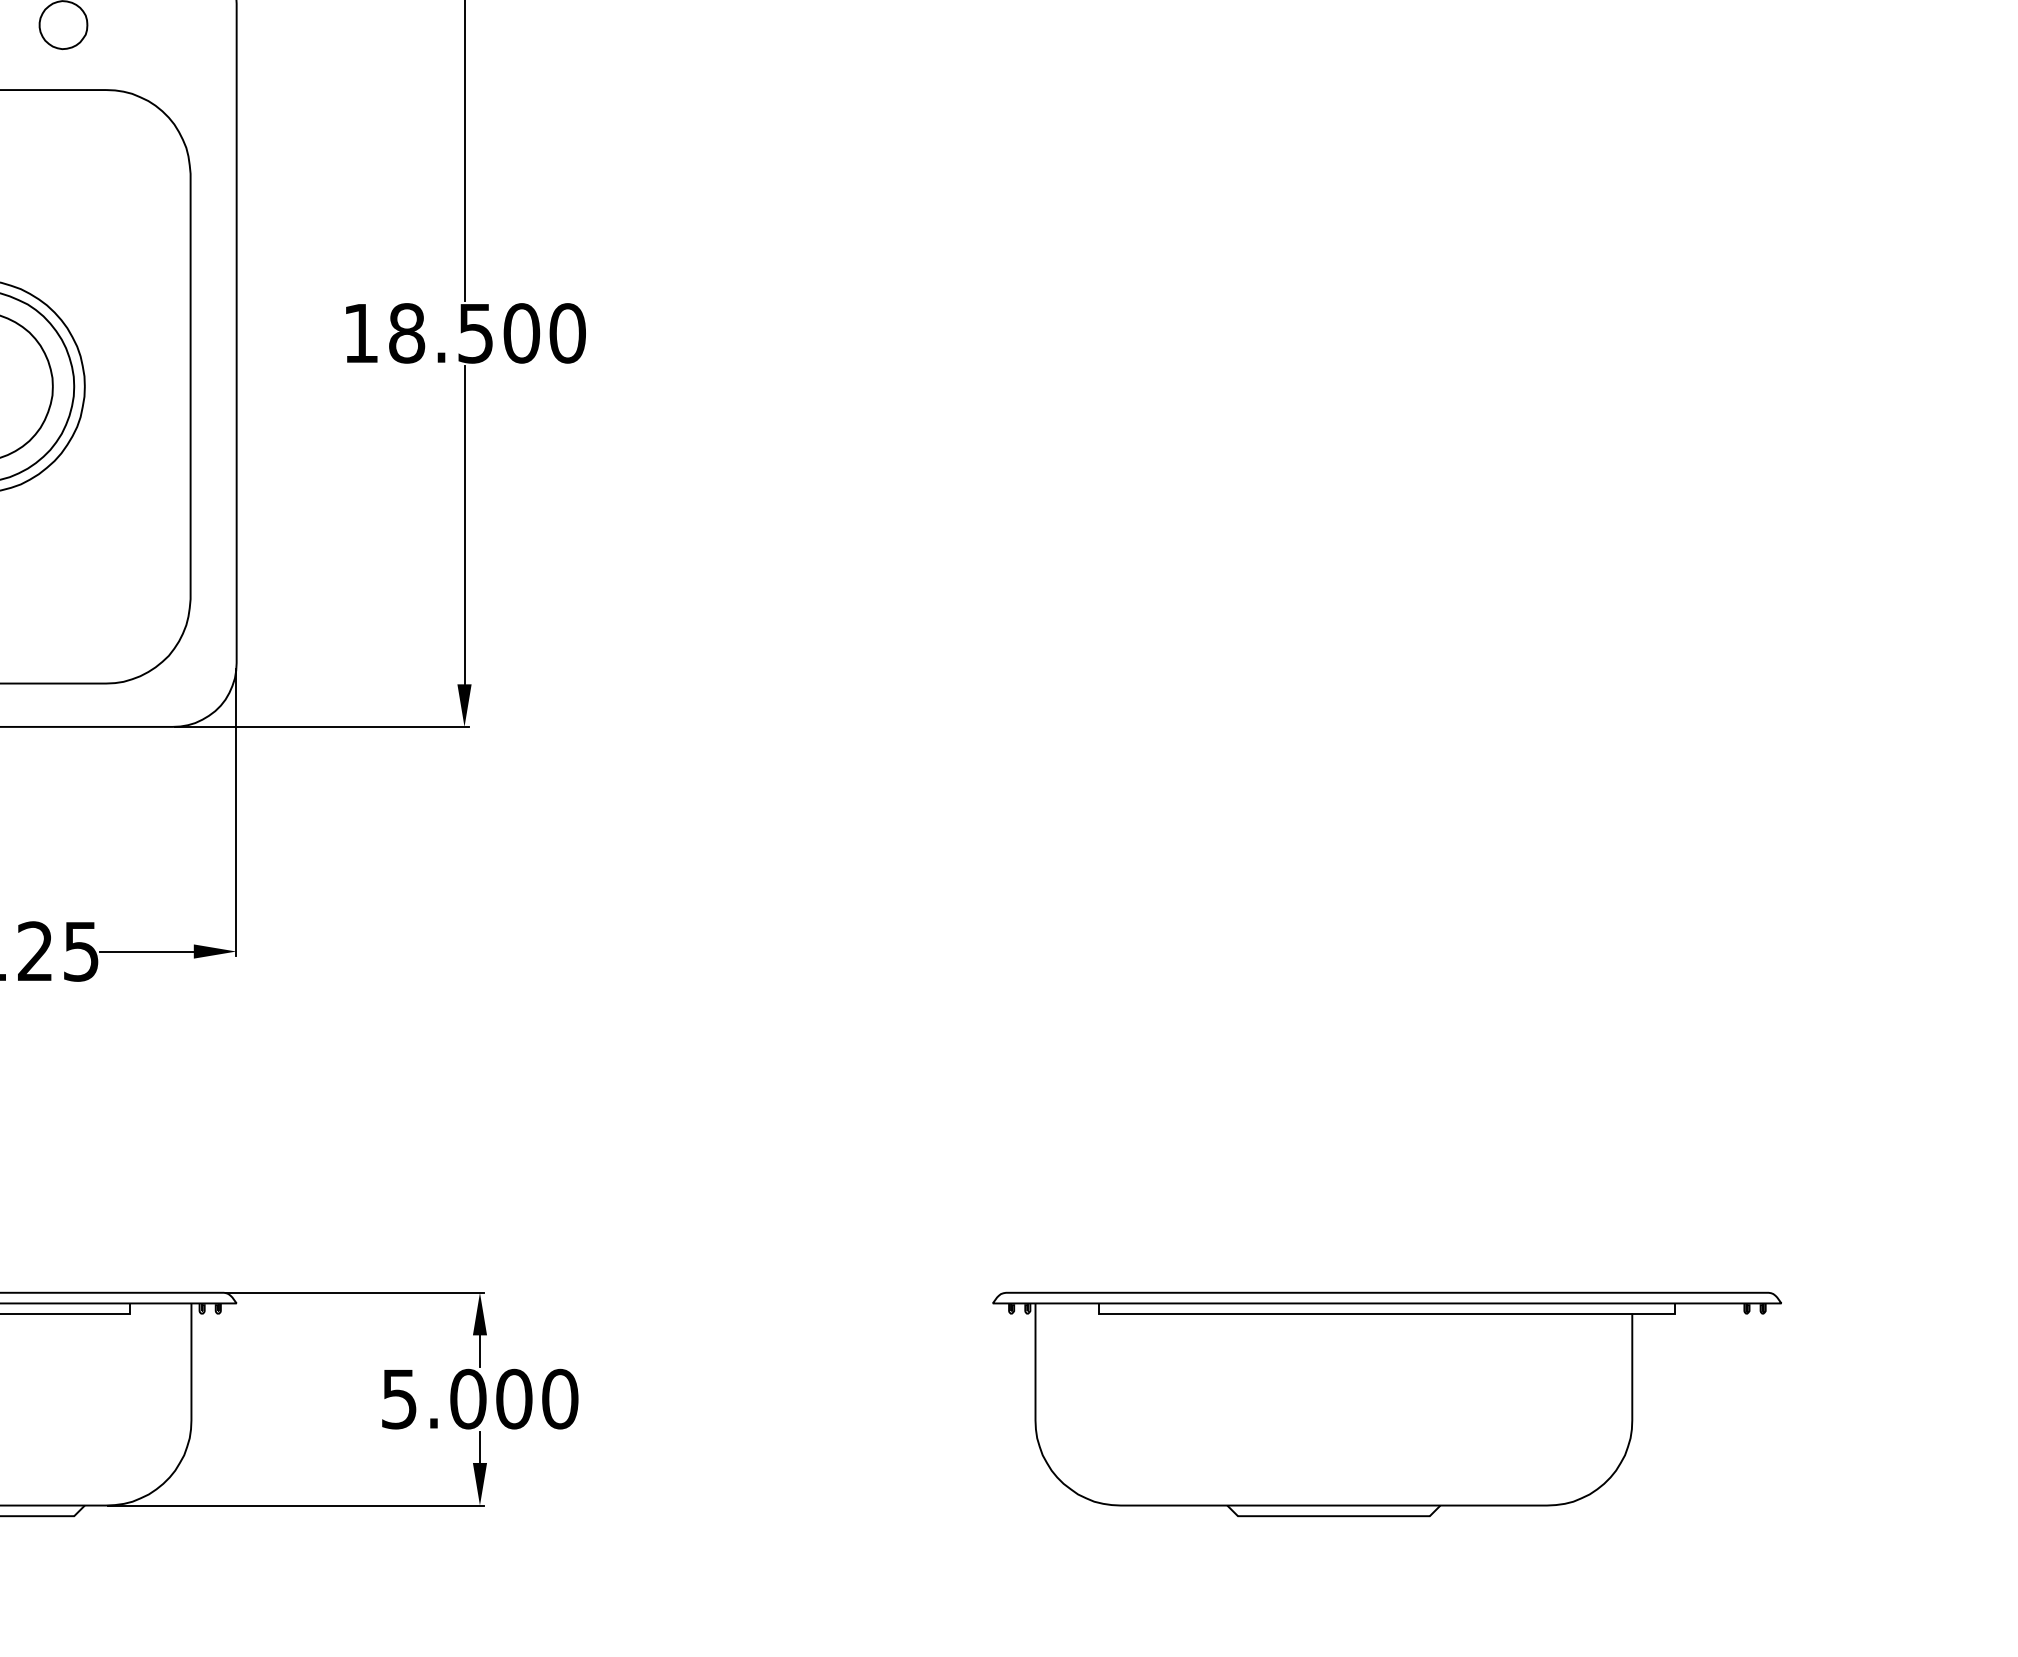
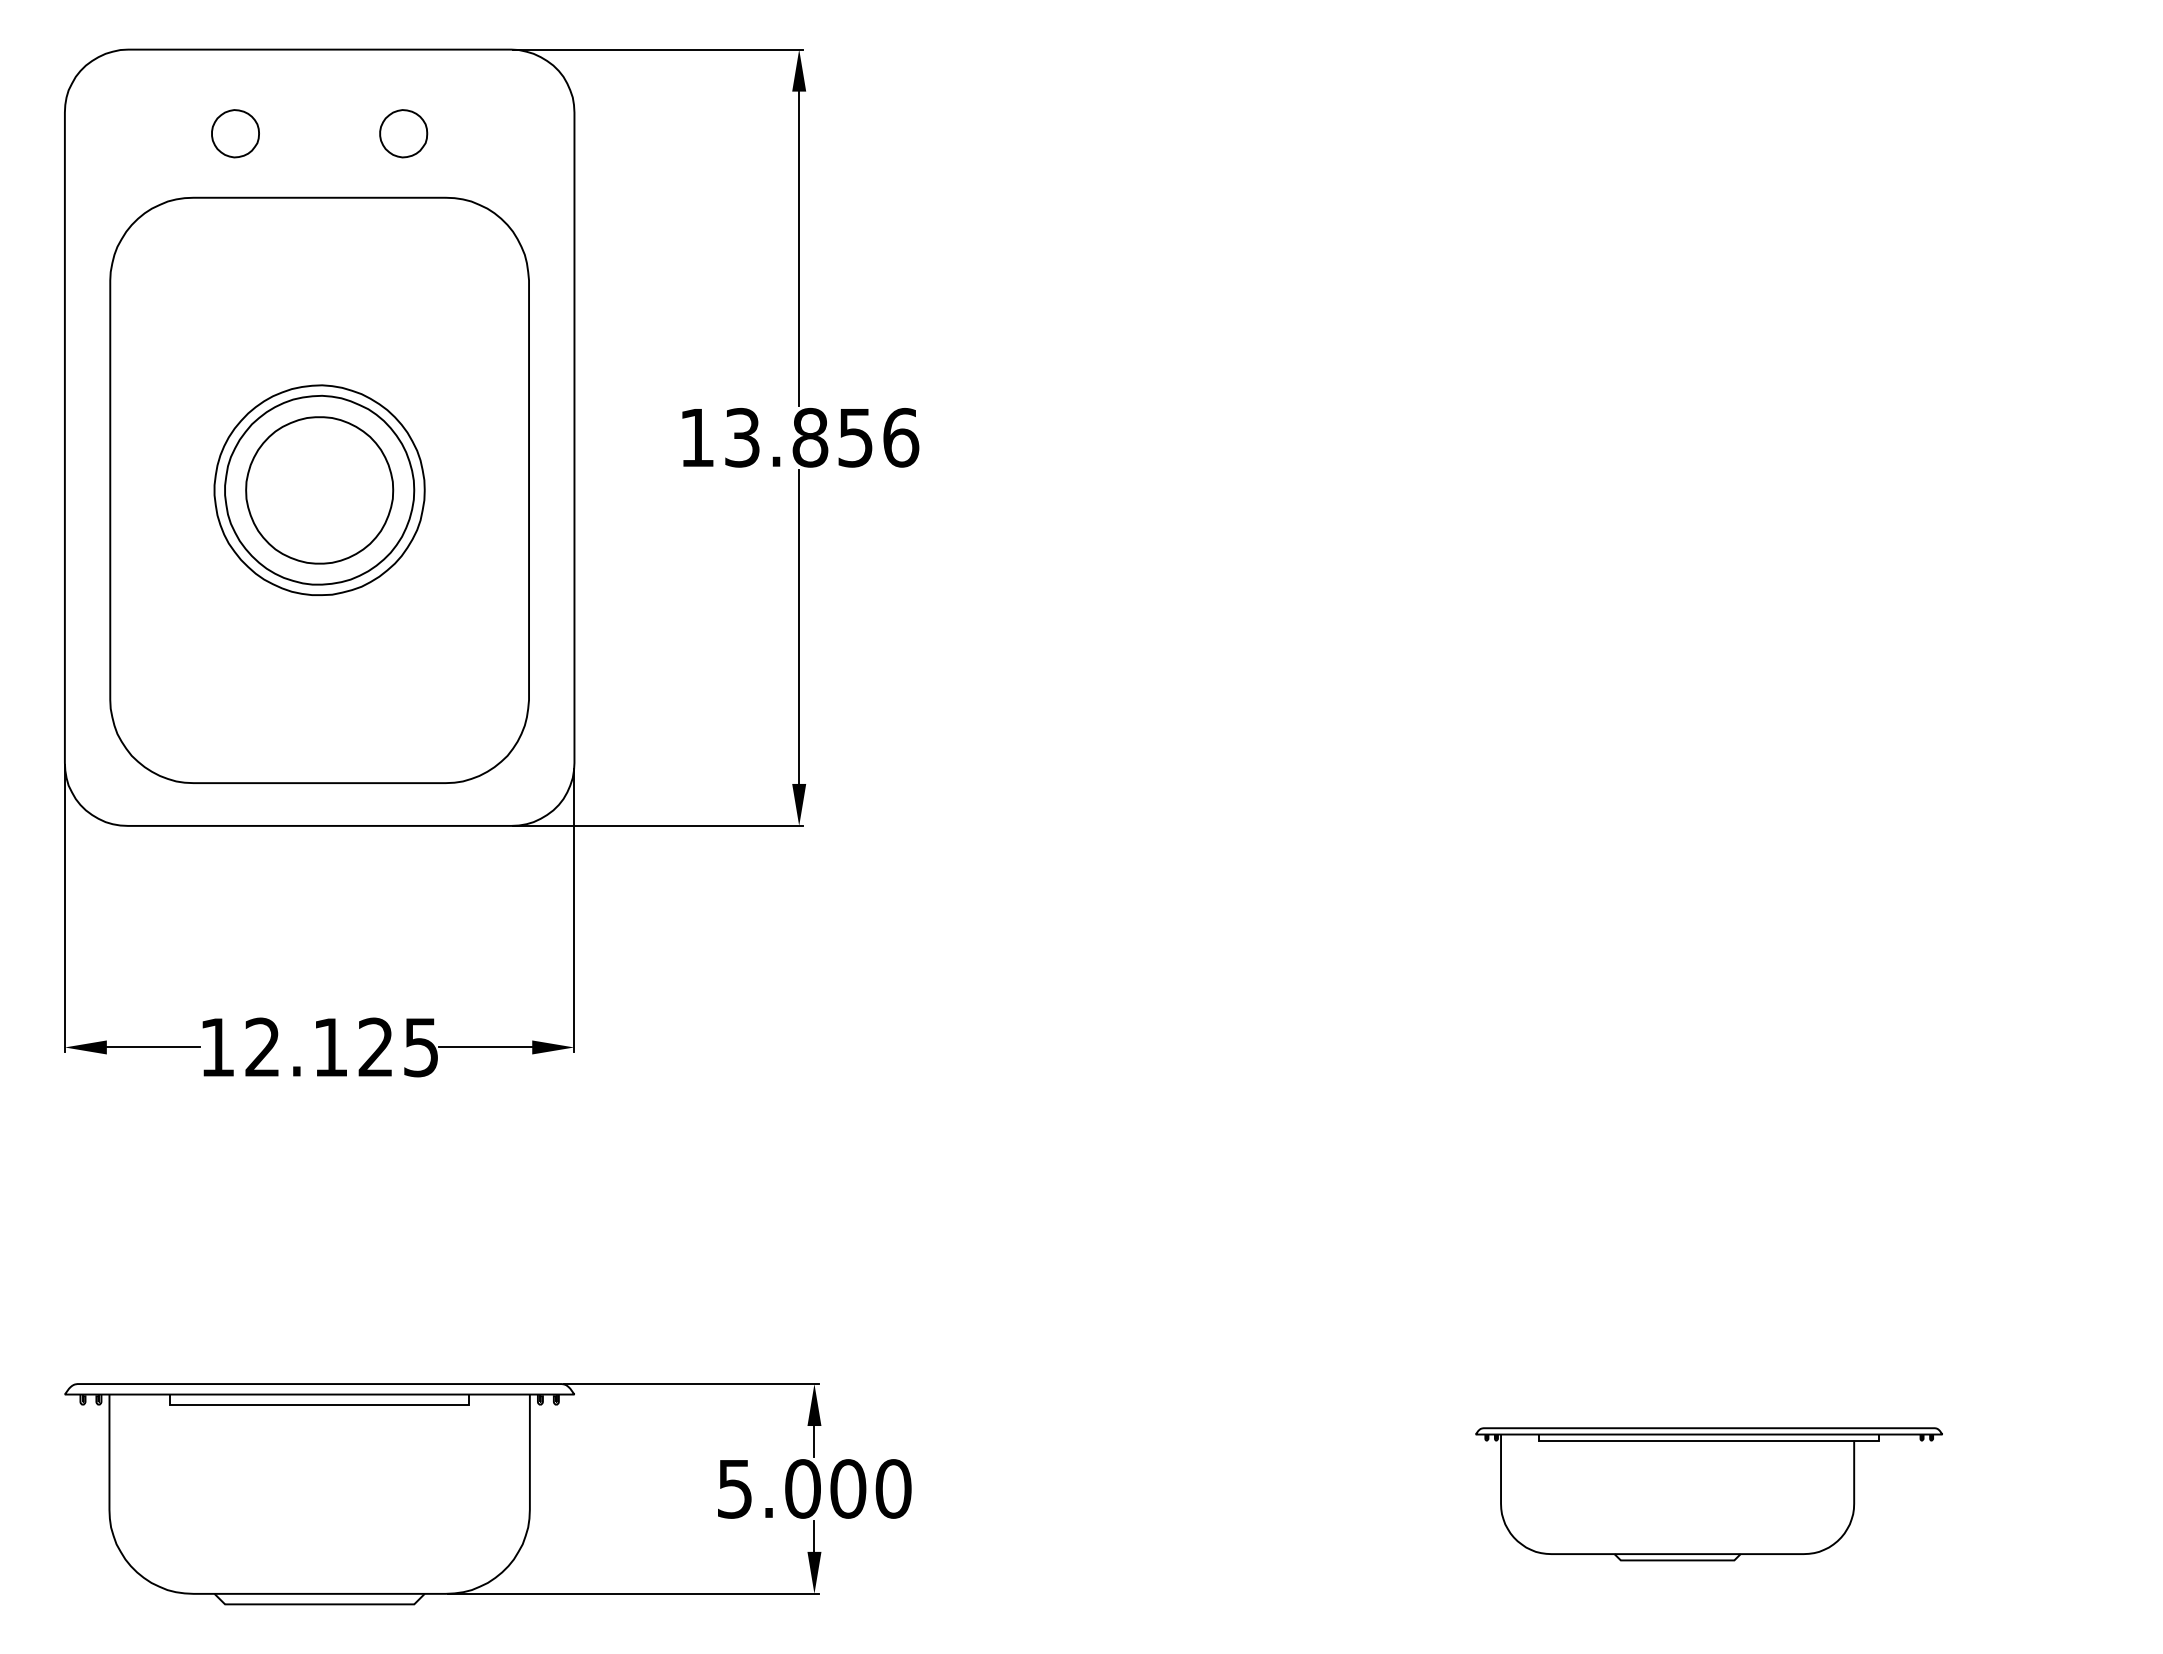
text: (487, 333) -> (821, 437), 18.500 -> 13.856
part: (1386, 1404) -> (1708, 1494), size x0.6

